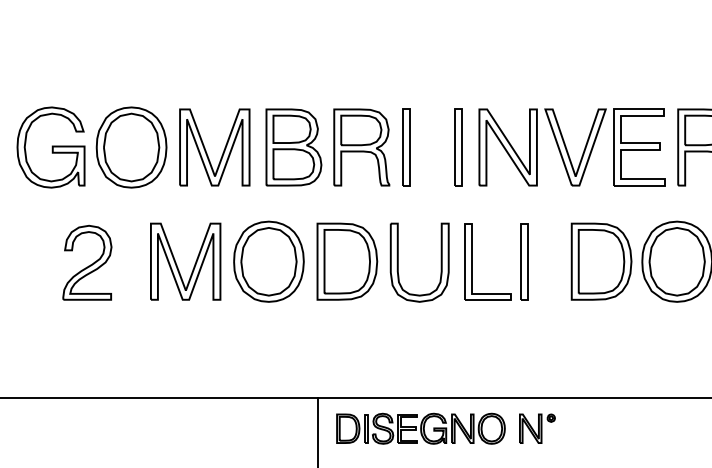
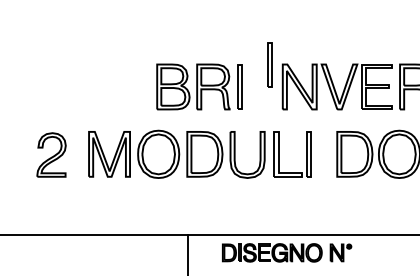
part: (133, 146) -> (78, 86), removed
part: (456, 146) -> (269, 64), moved
part: (446, 428) -> (287, 252), moved

